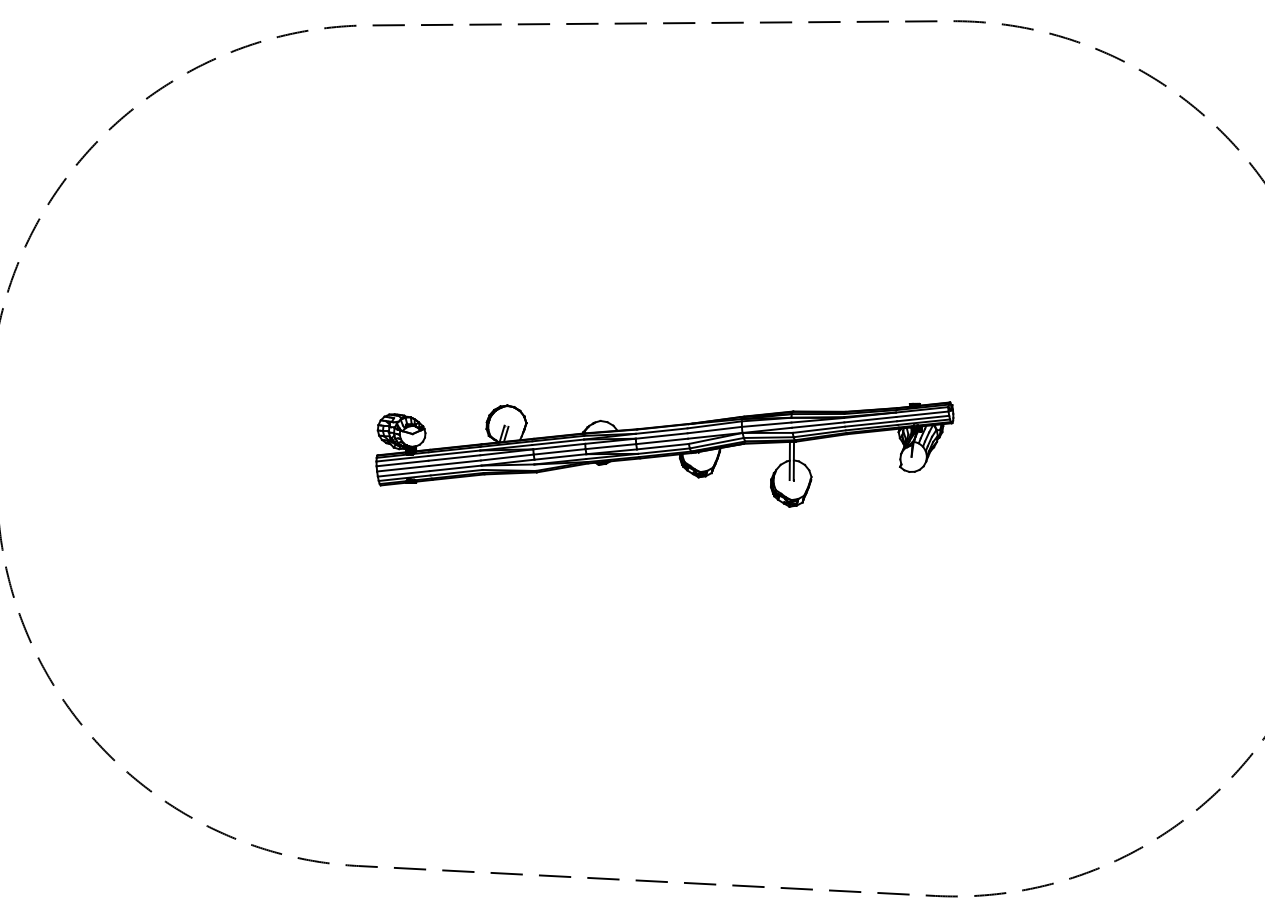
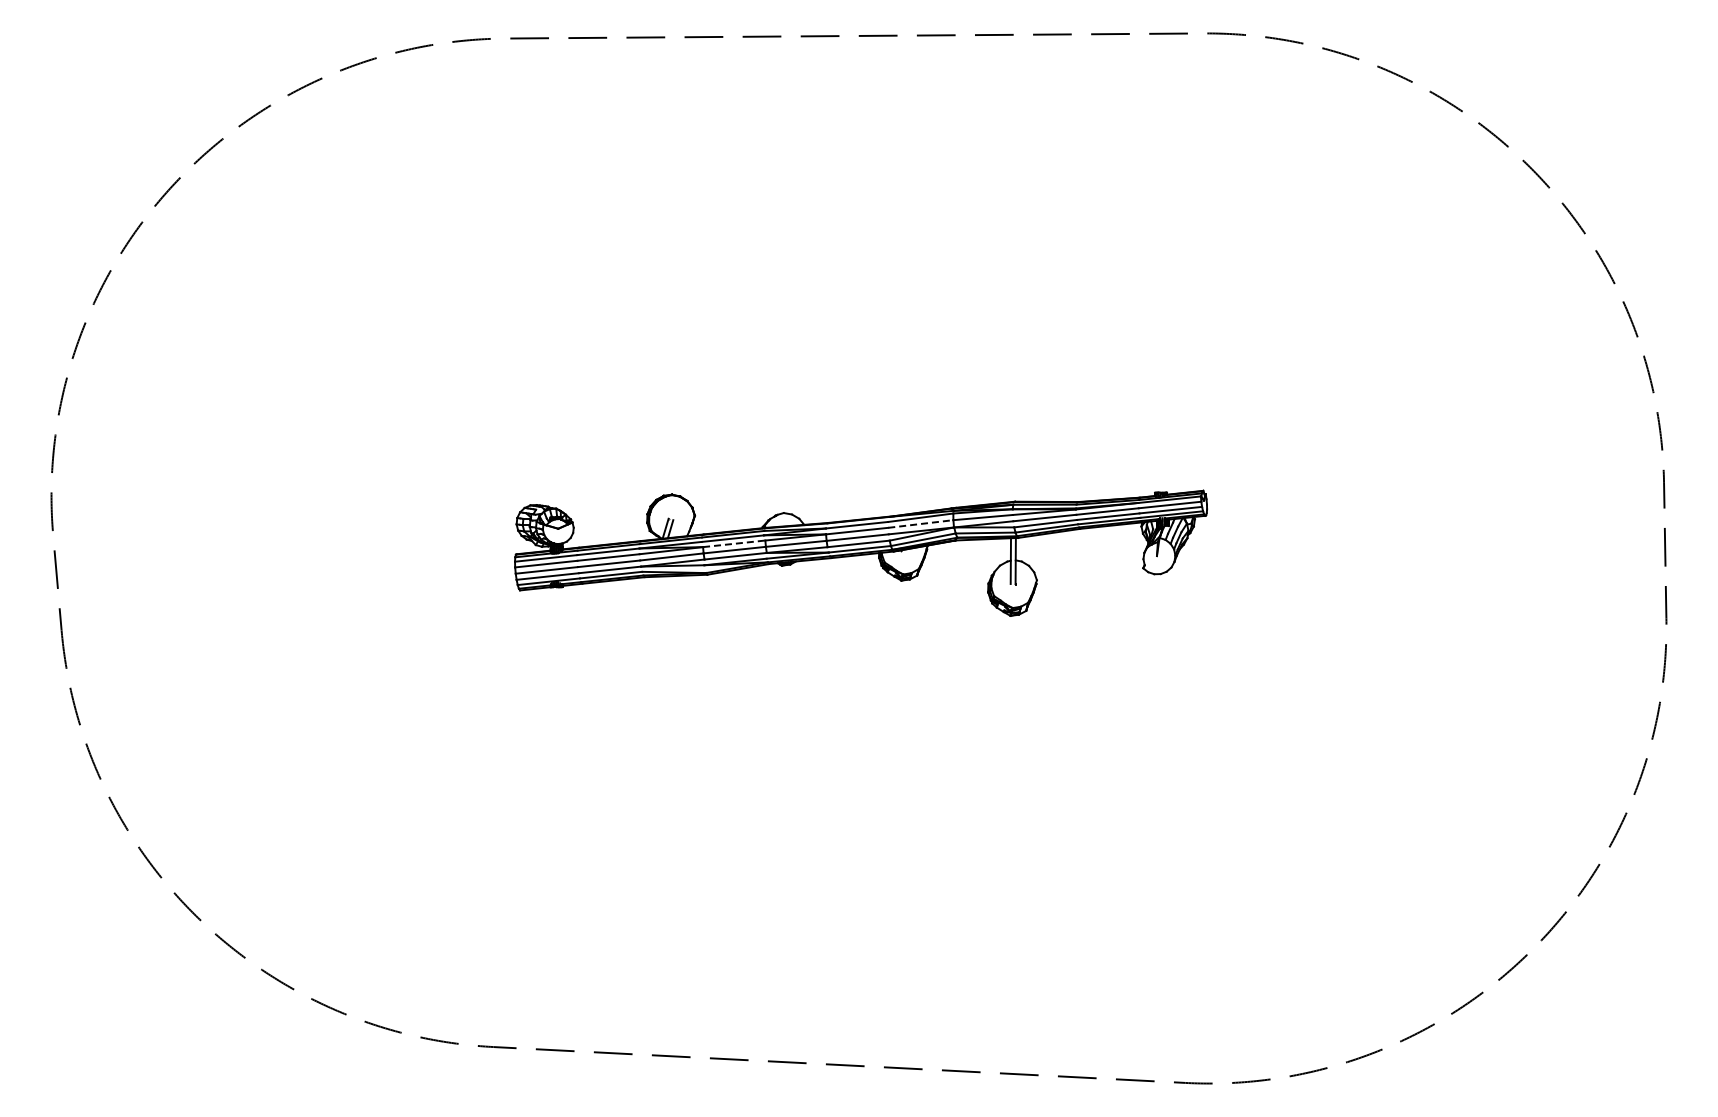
line: (714, 430) -> (920, 524), solid -> dashed
line: (559, 446) -> (734, 543), solid -> dashed

